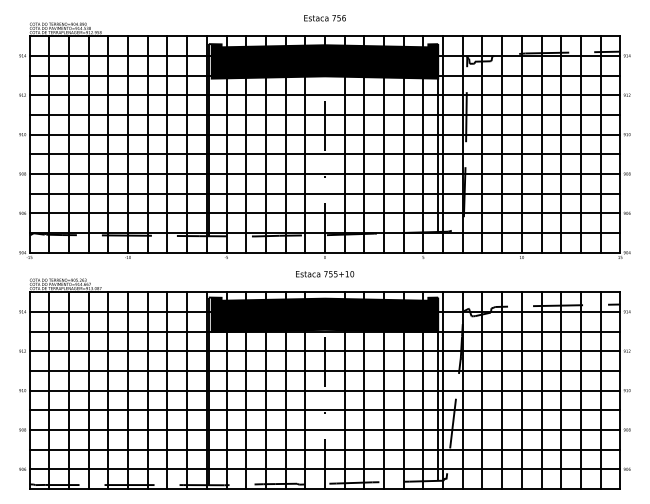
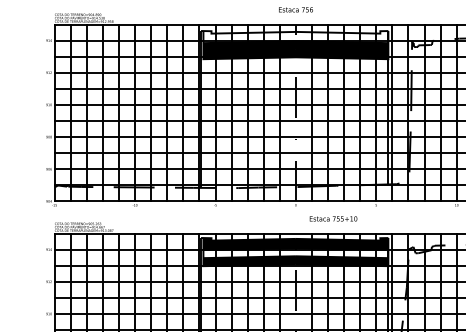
fill: (324, 51) -> (295, 37), removed
text: (325, 274) -> (333, 219), moved
fill: (324, 316) -> (295, 253), removed

